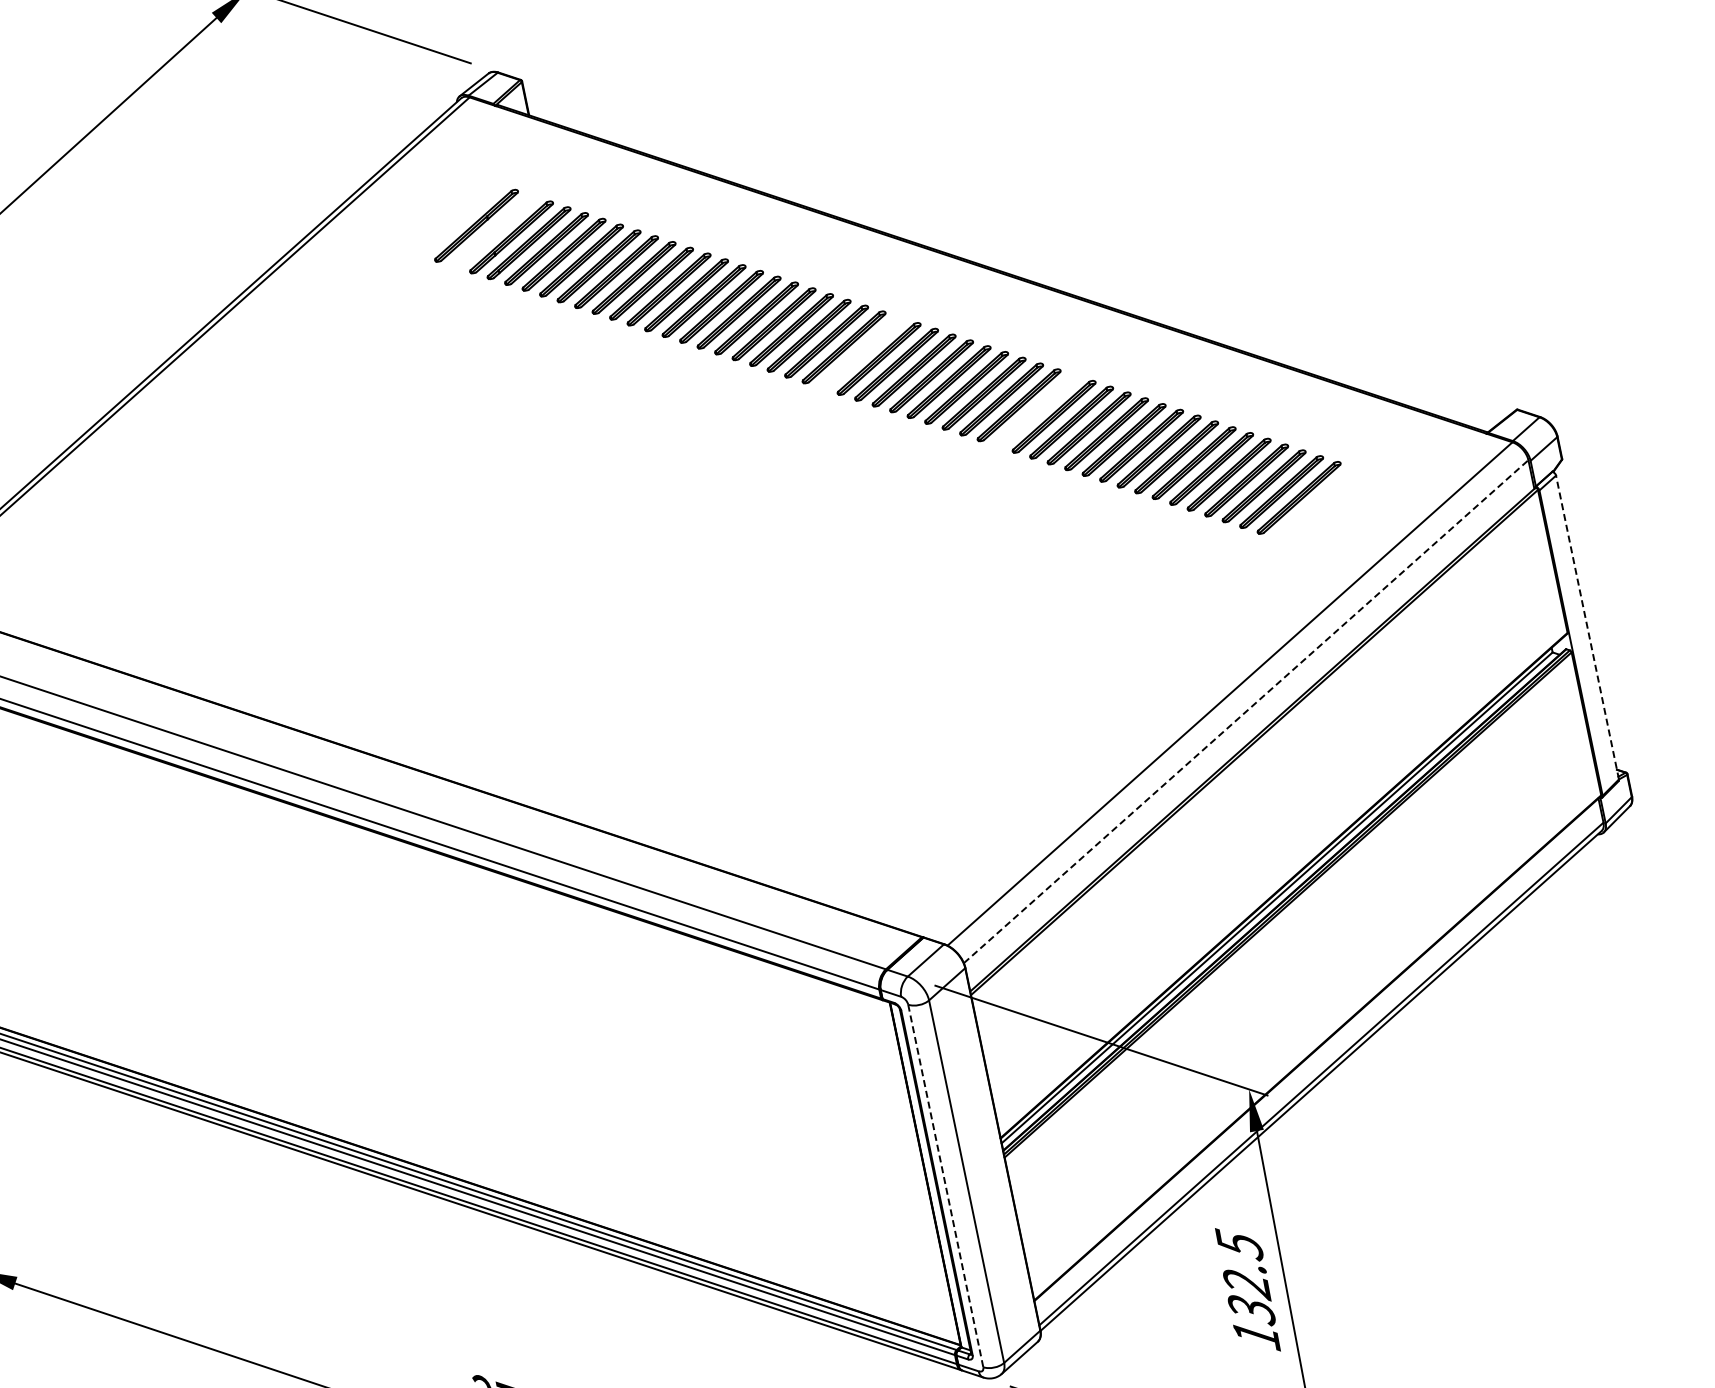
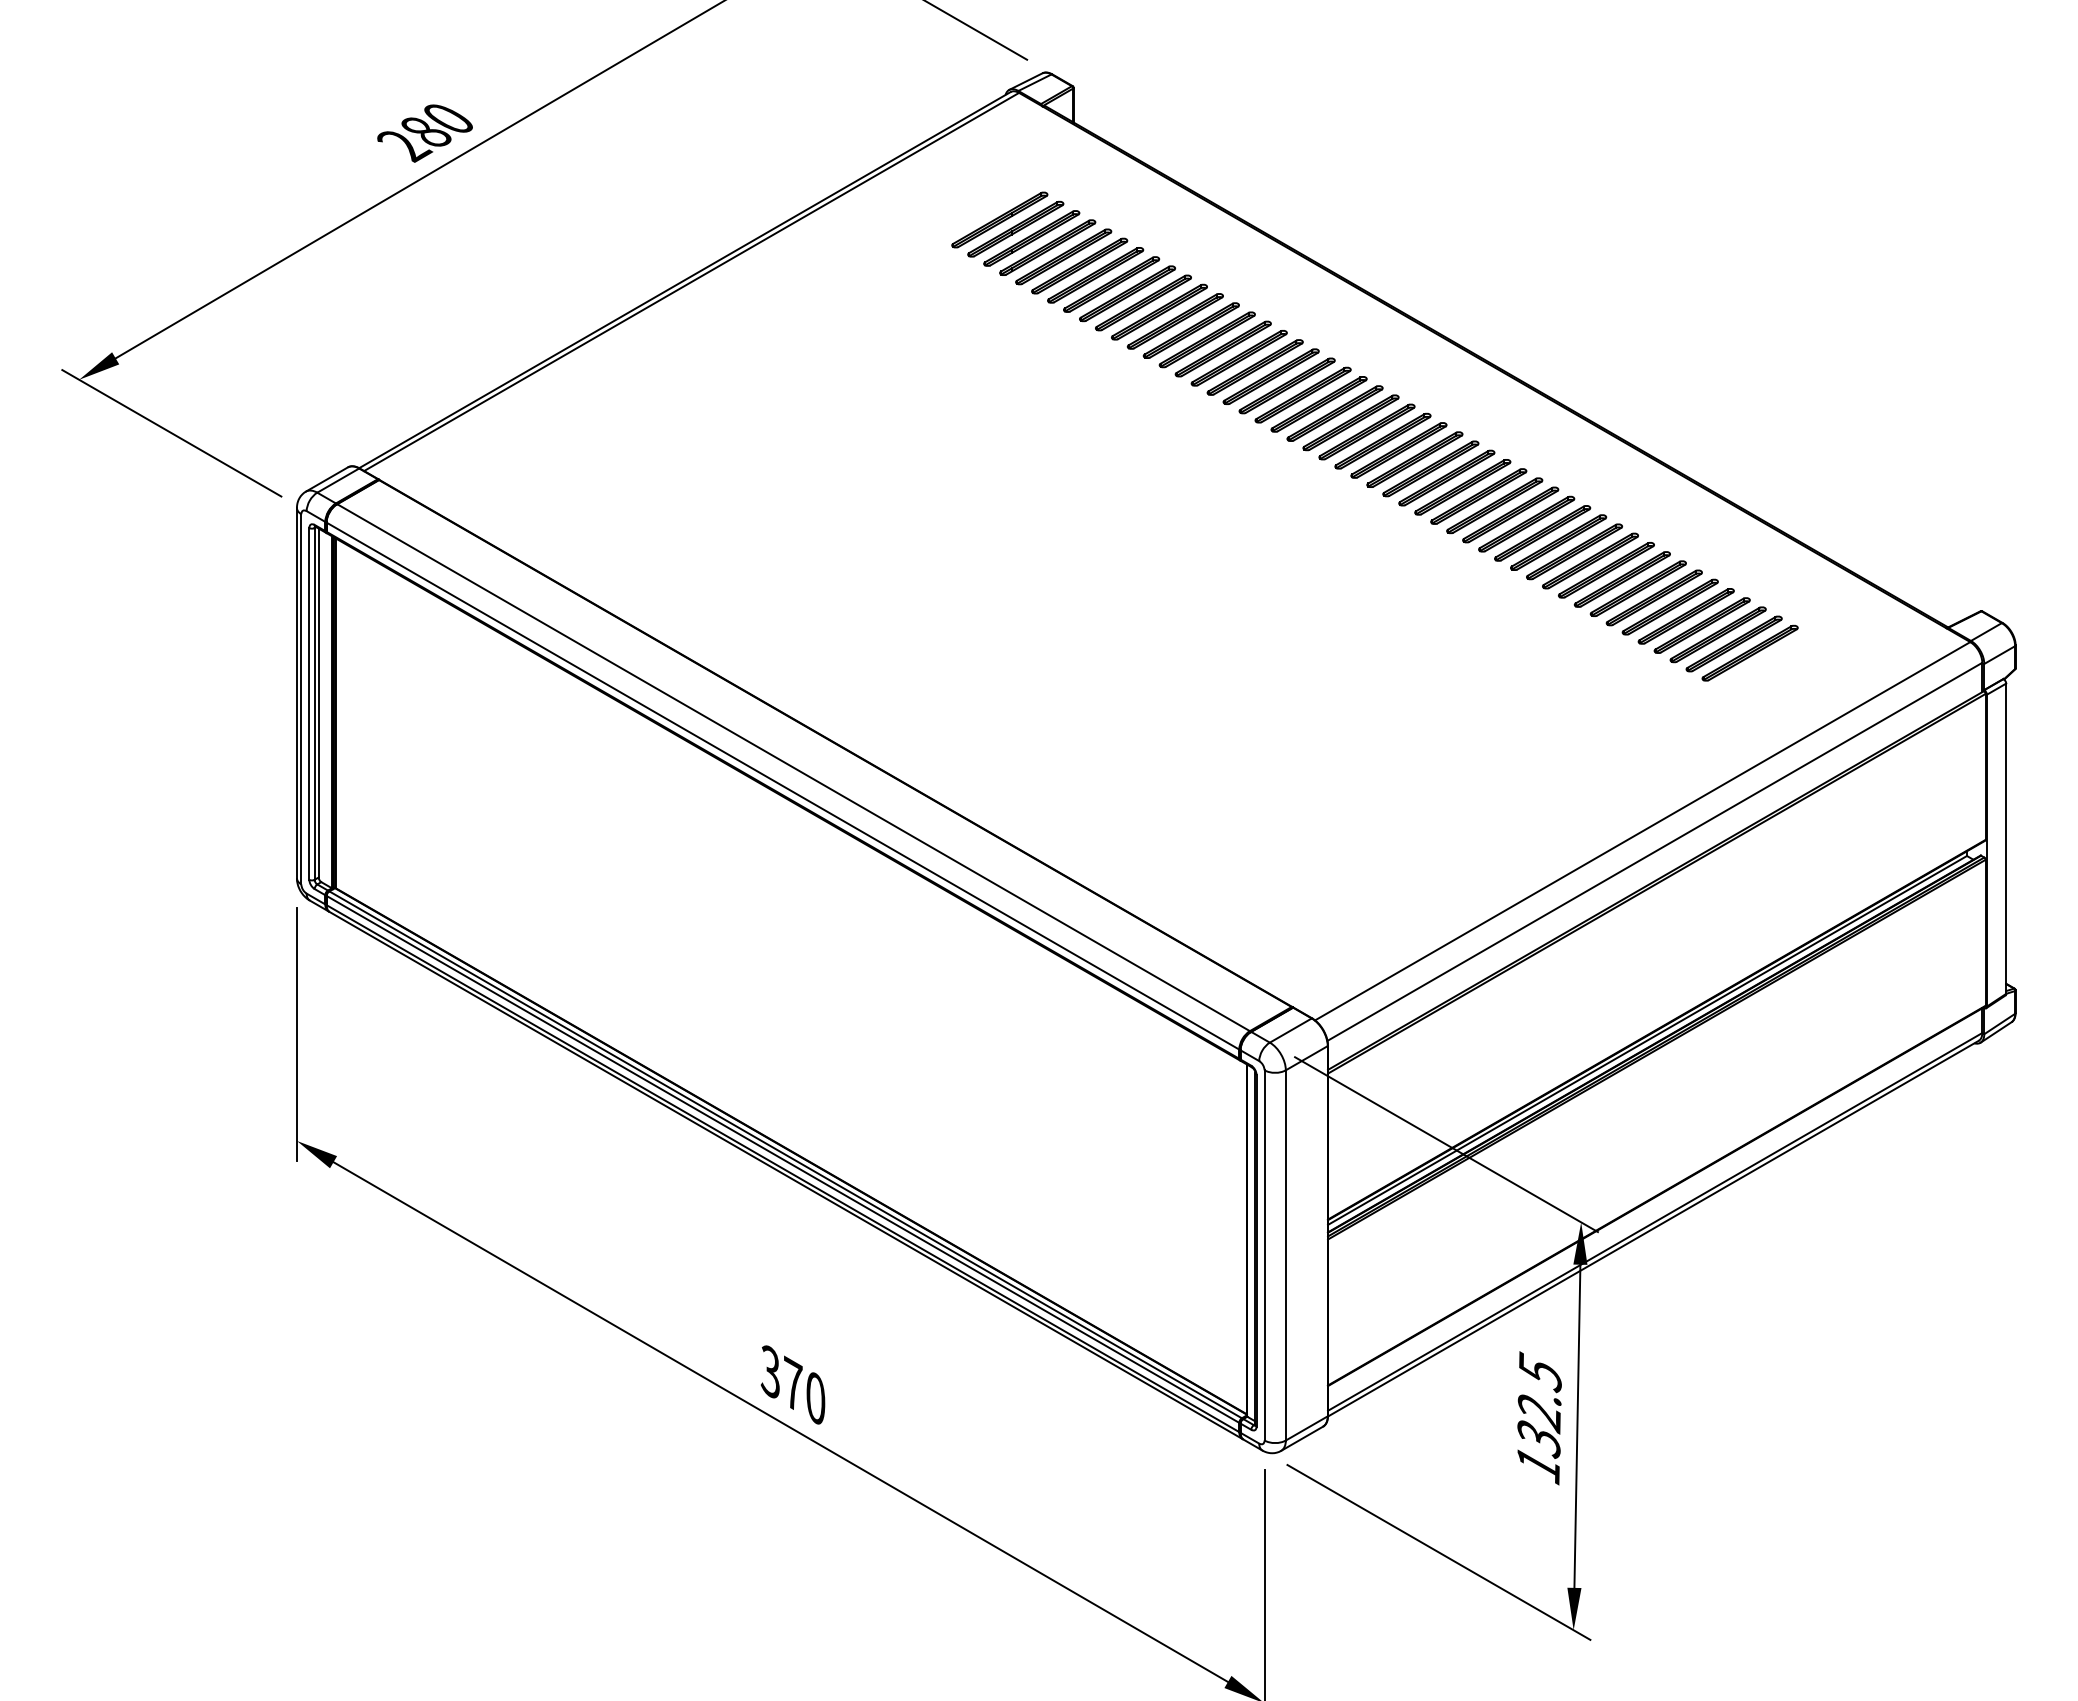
part: (493, 230) -> (1015, 228), added
part: (861, 352) -> (1350, 422), added
part: (1036, 410) -> (1510, 514), added
line: (1587, 627) -> (2006, 838), dashed -> solid
line: (1246, 711) -> (1655, 851), dashed -> solid
line: (945, 1186) -> (1264, 1255), dashed -> solid

